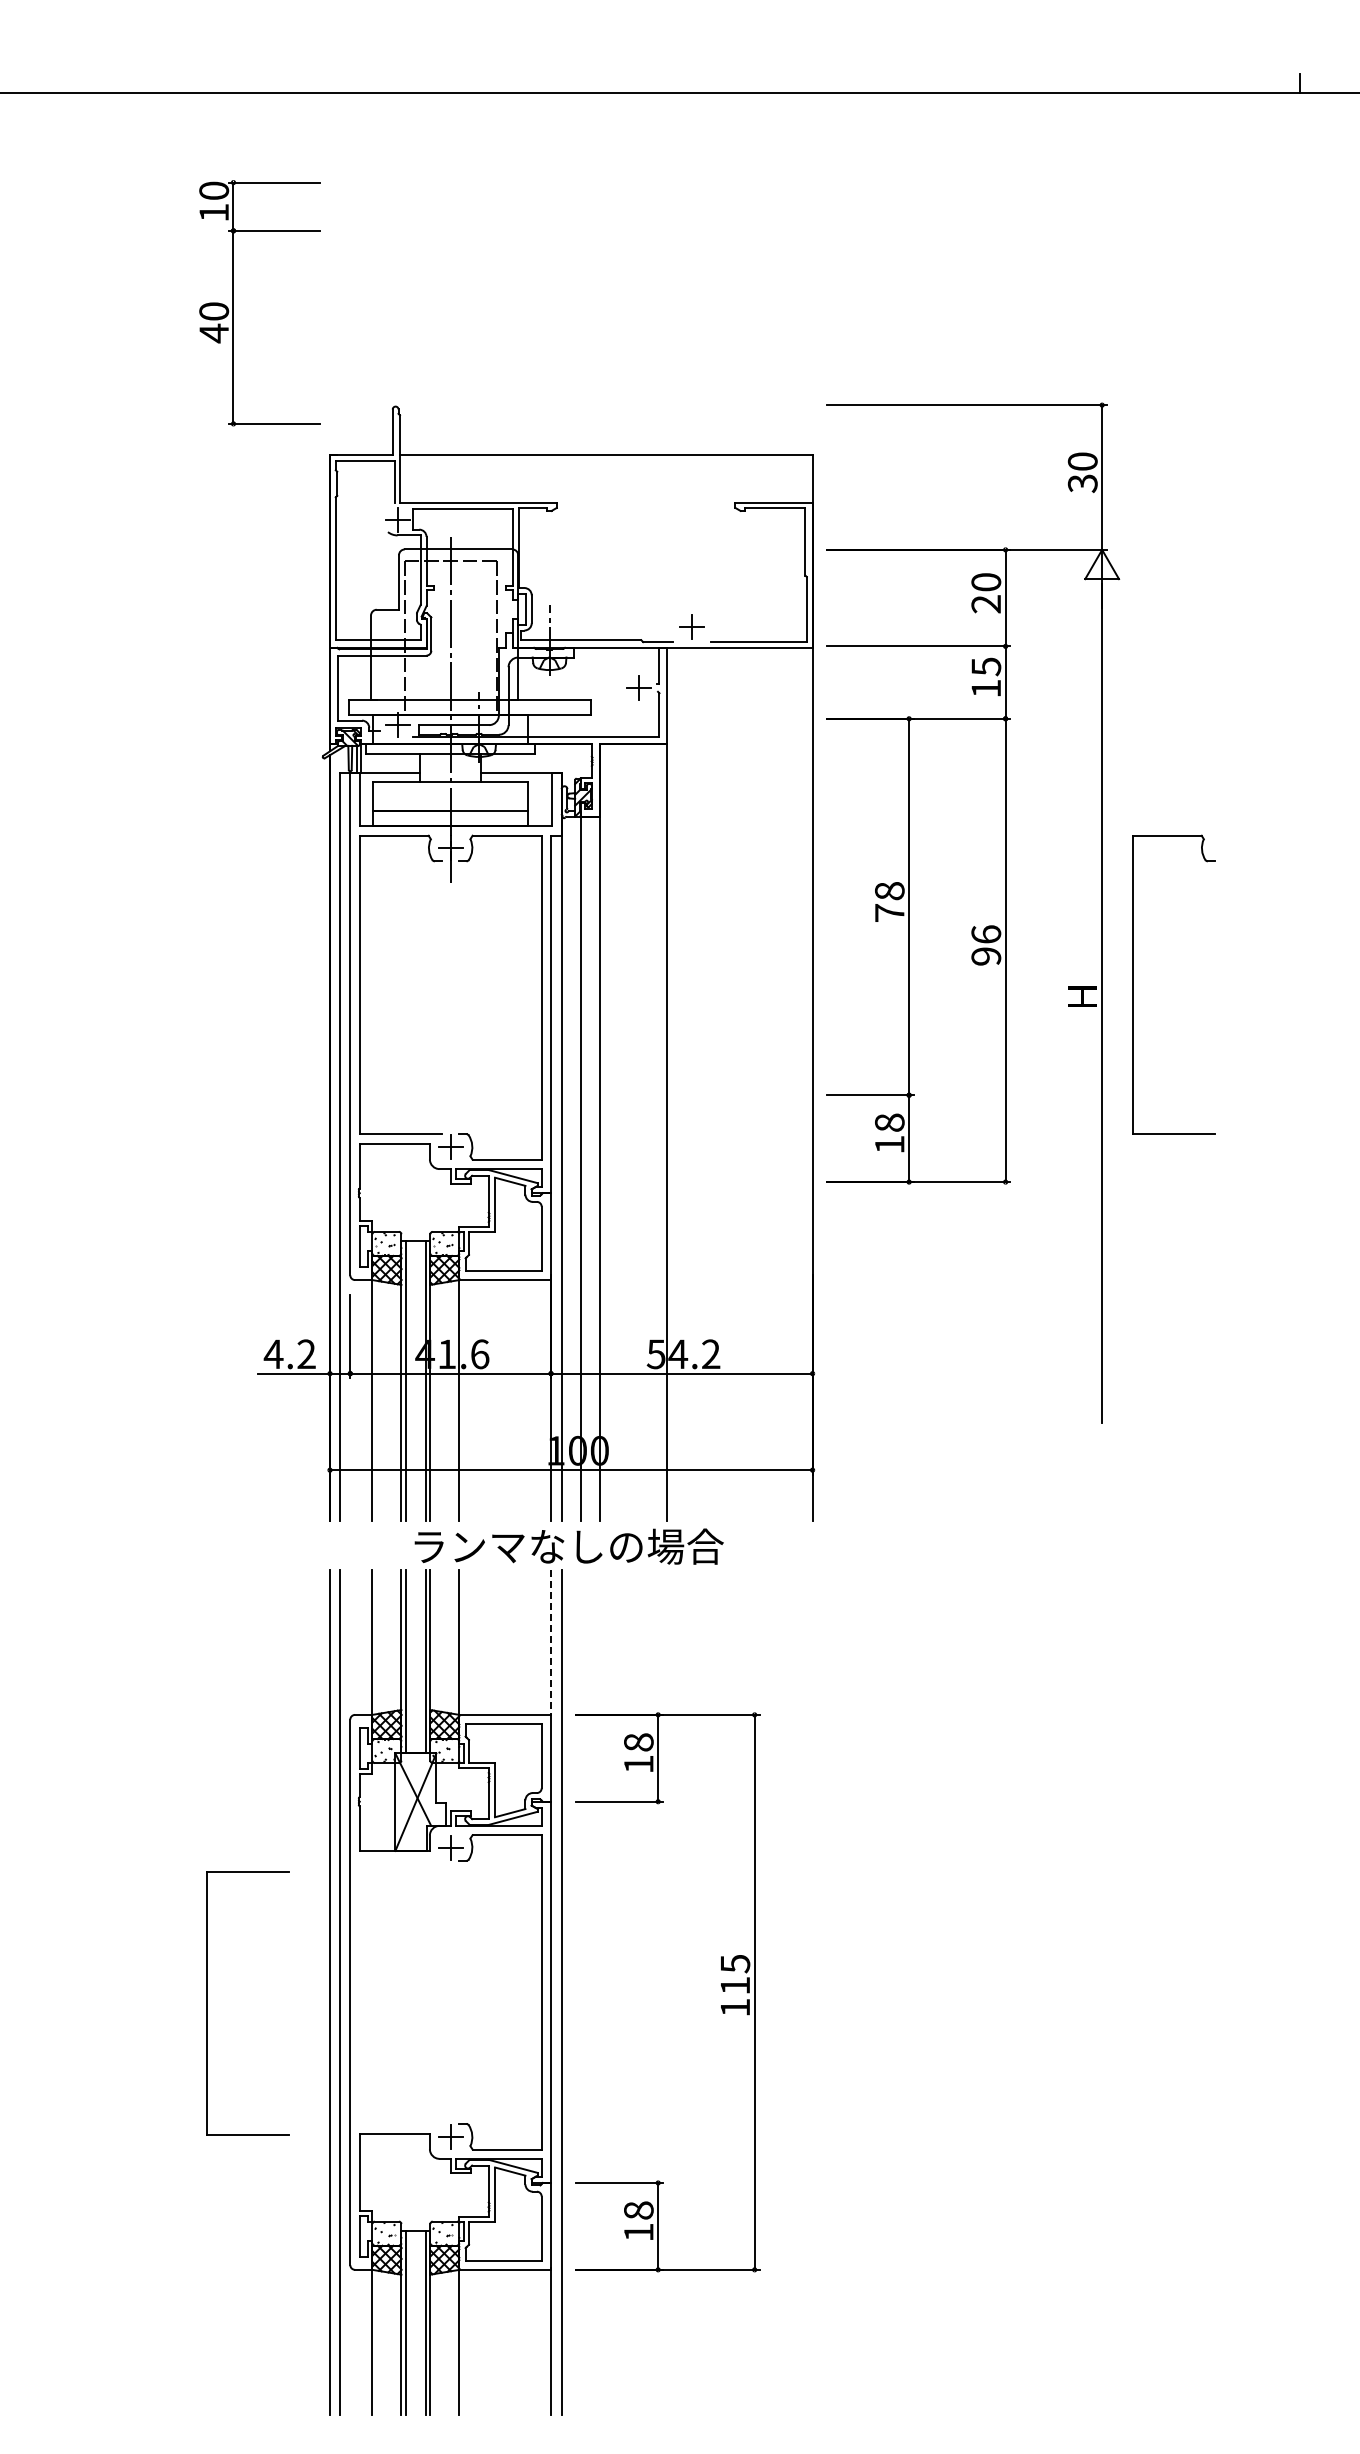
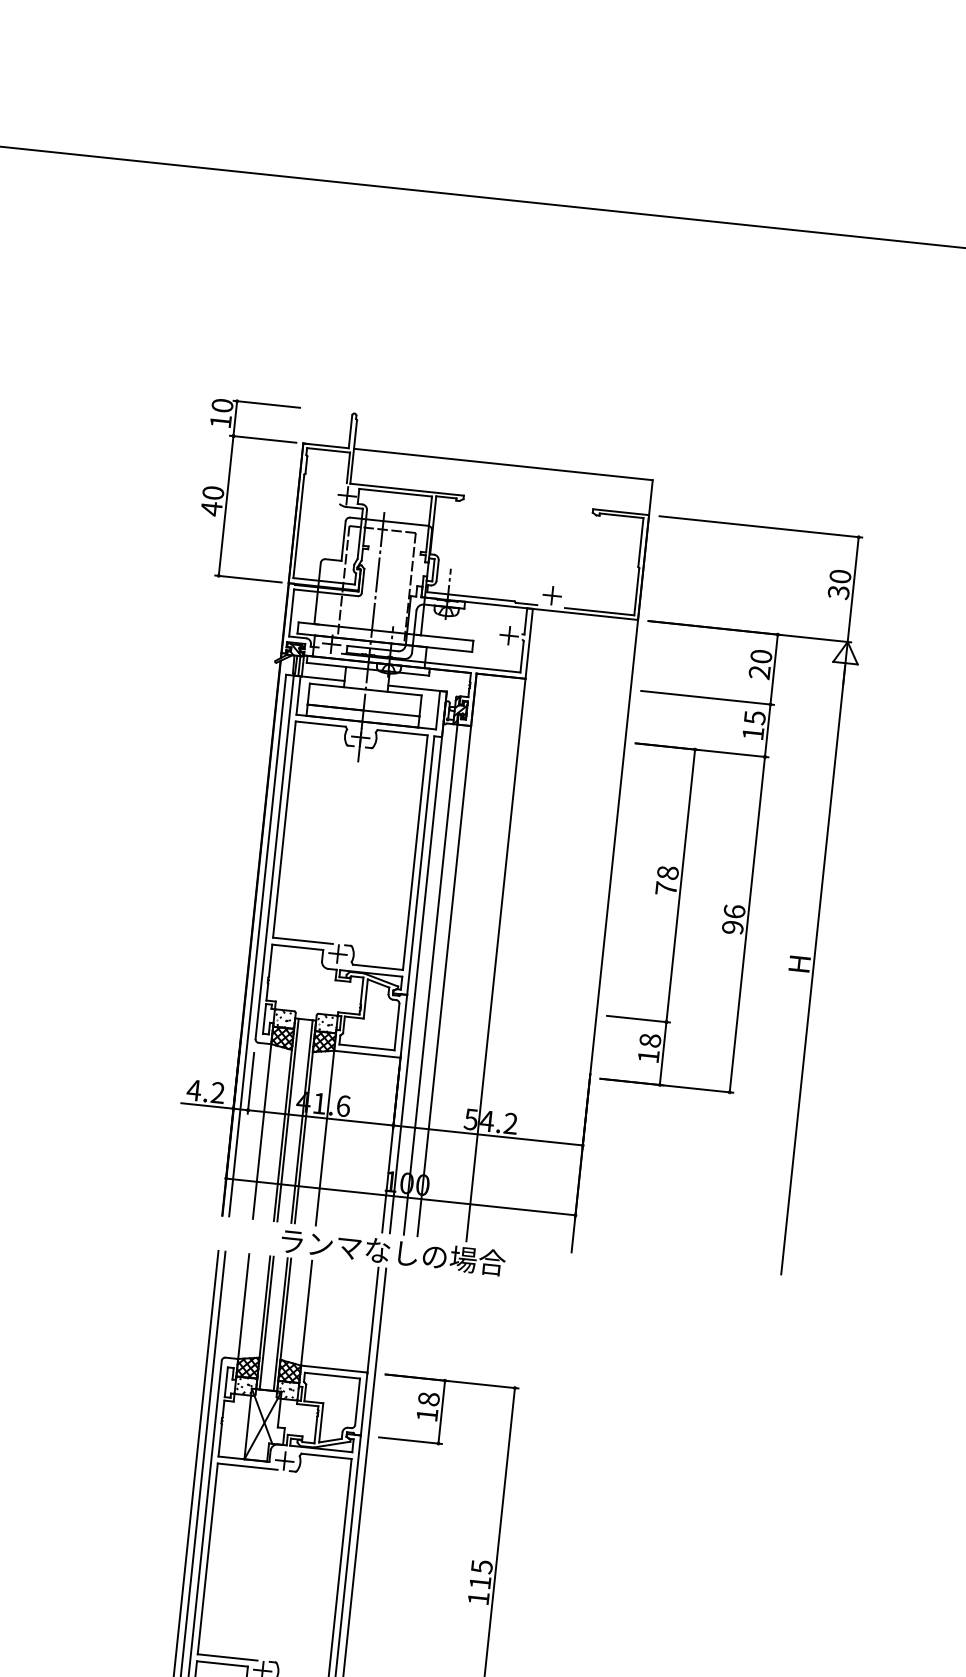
part: (233, 303) -> (227, 488), moved
part: (973, 912) -> (726, 894), moved
part: (1133, 984) -> (844, 888), removed
line: (551, 1643) -> (373, 1320), dashed -> solid
part: (207, 2003) -> (208, 1559), moved

